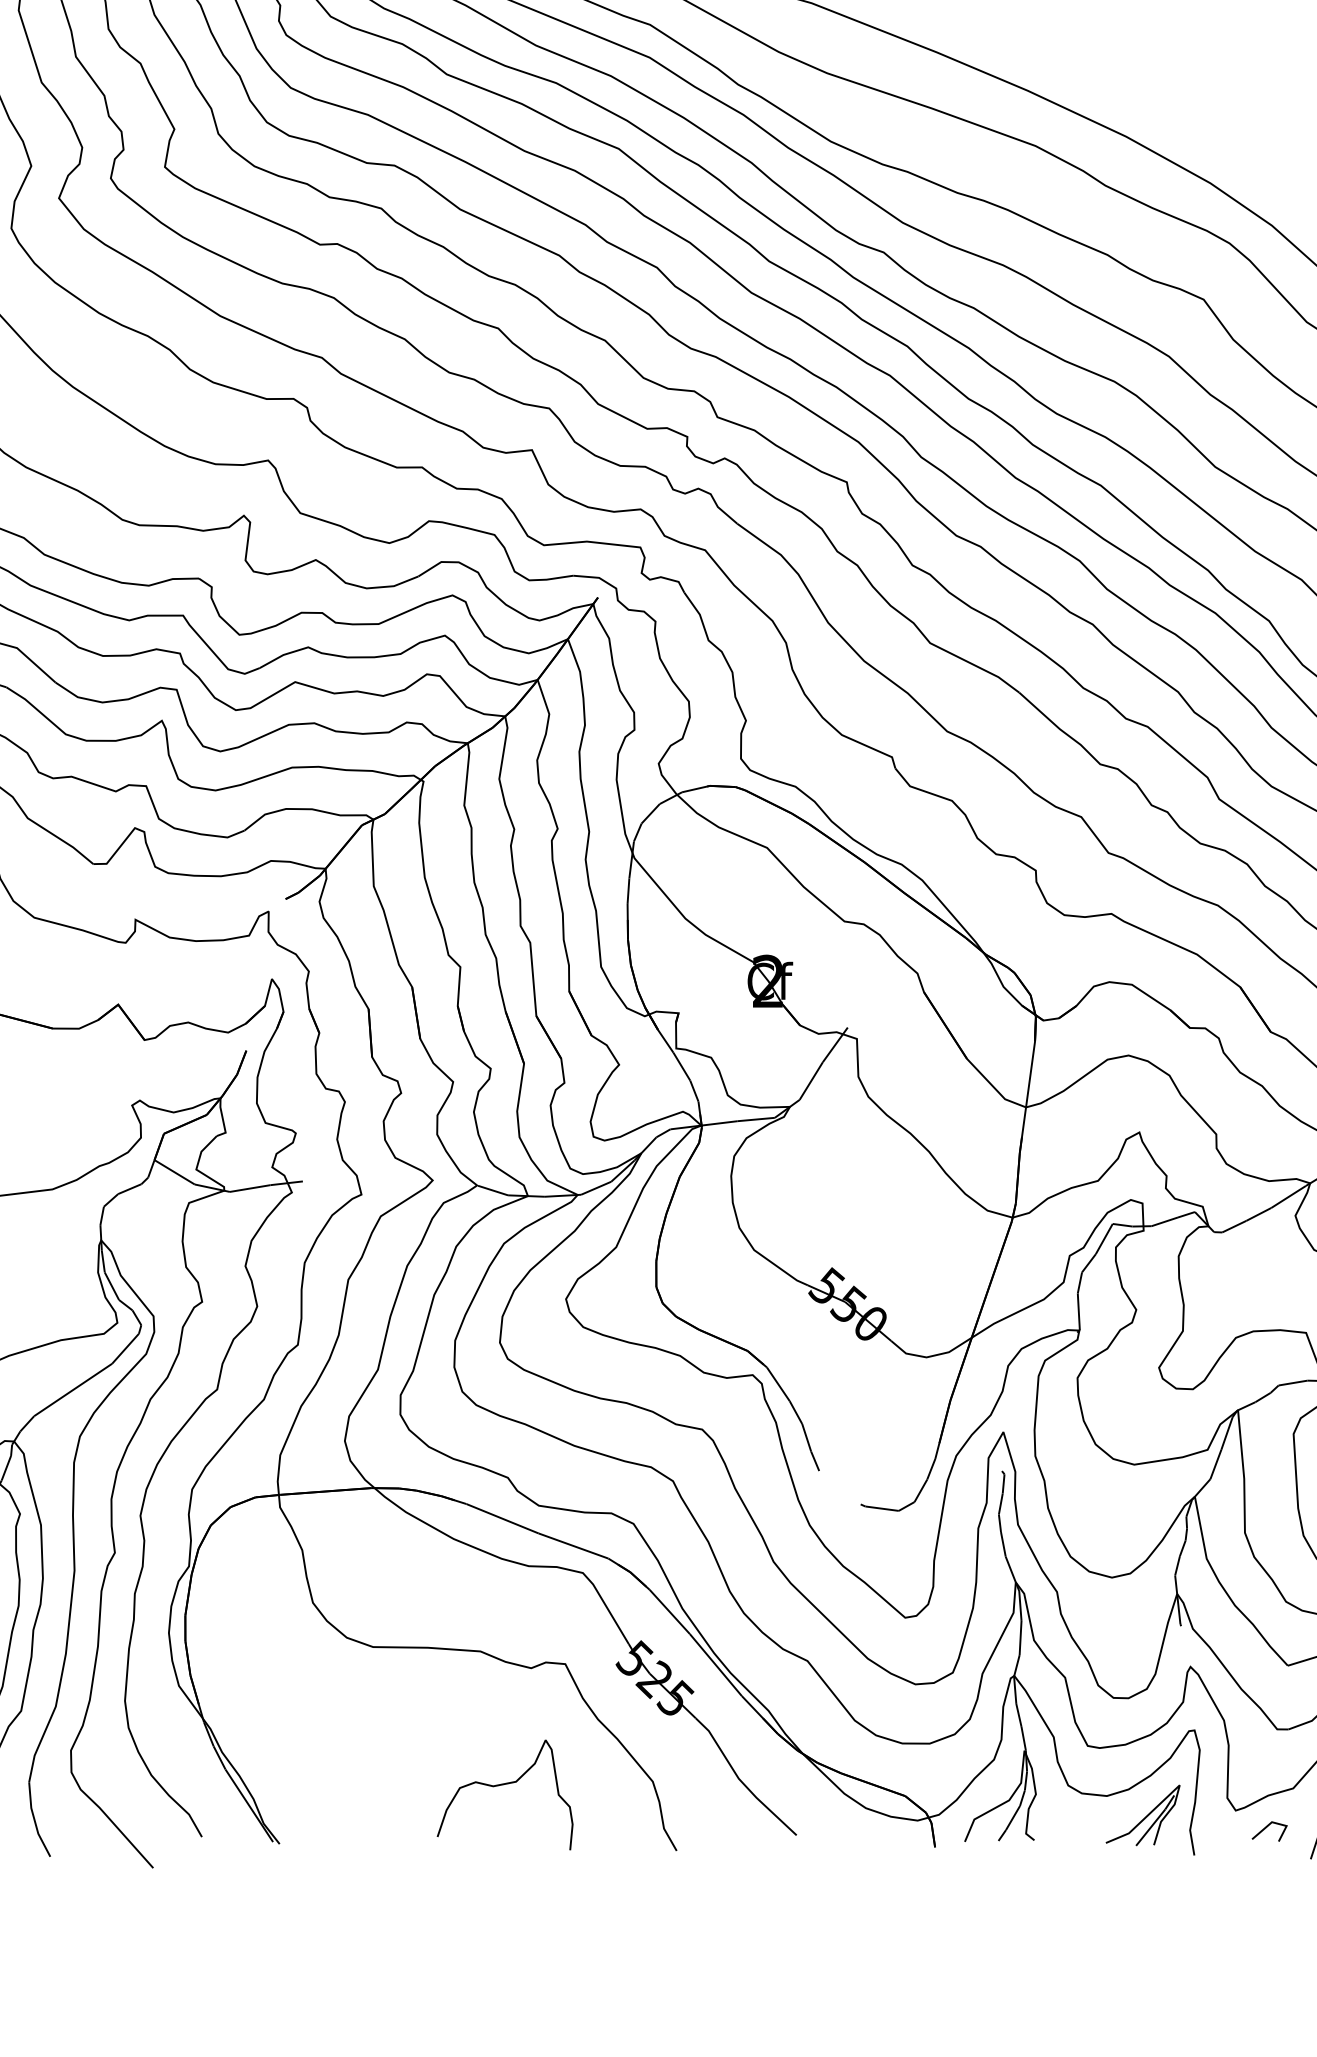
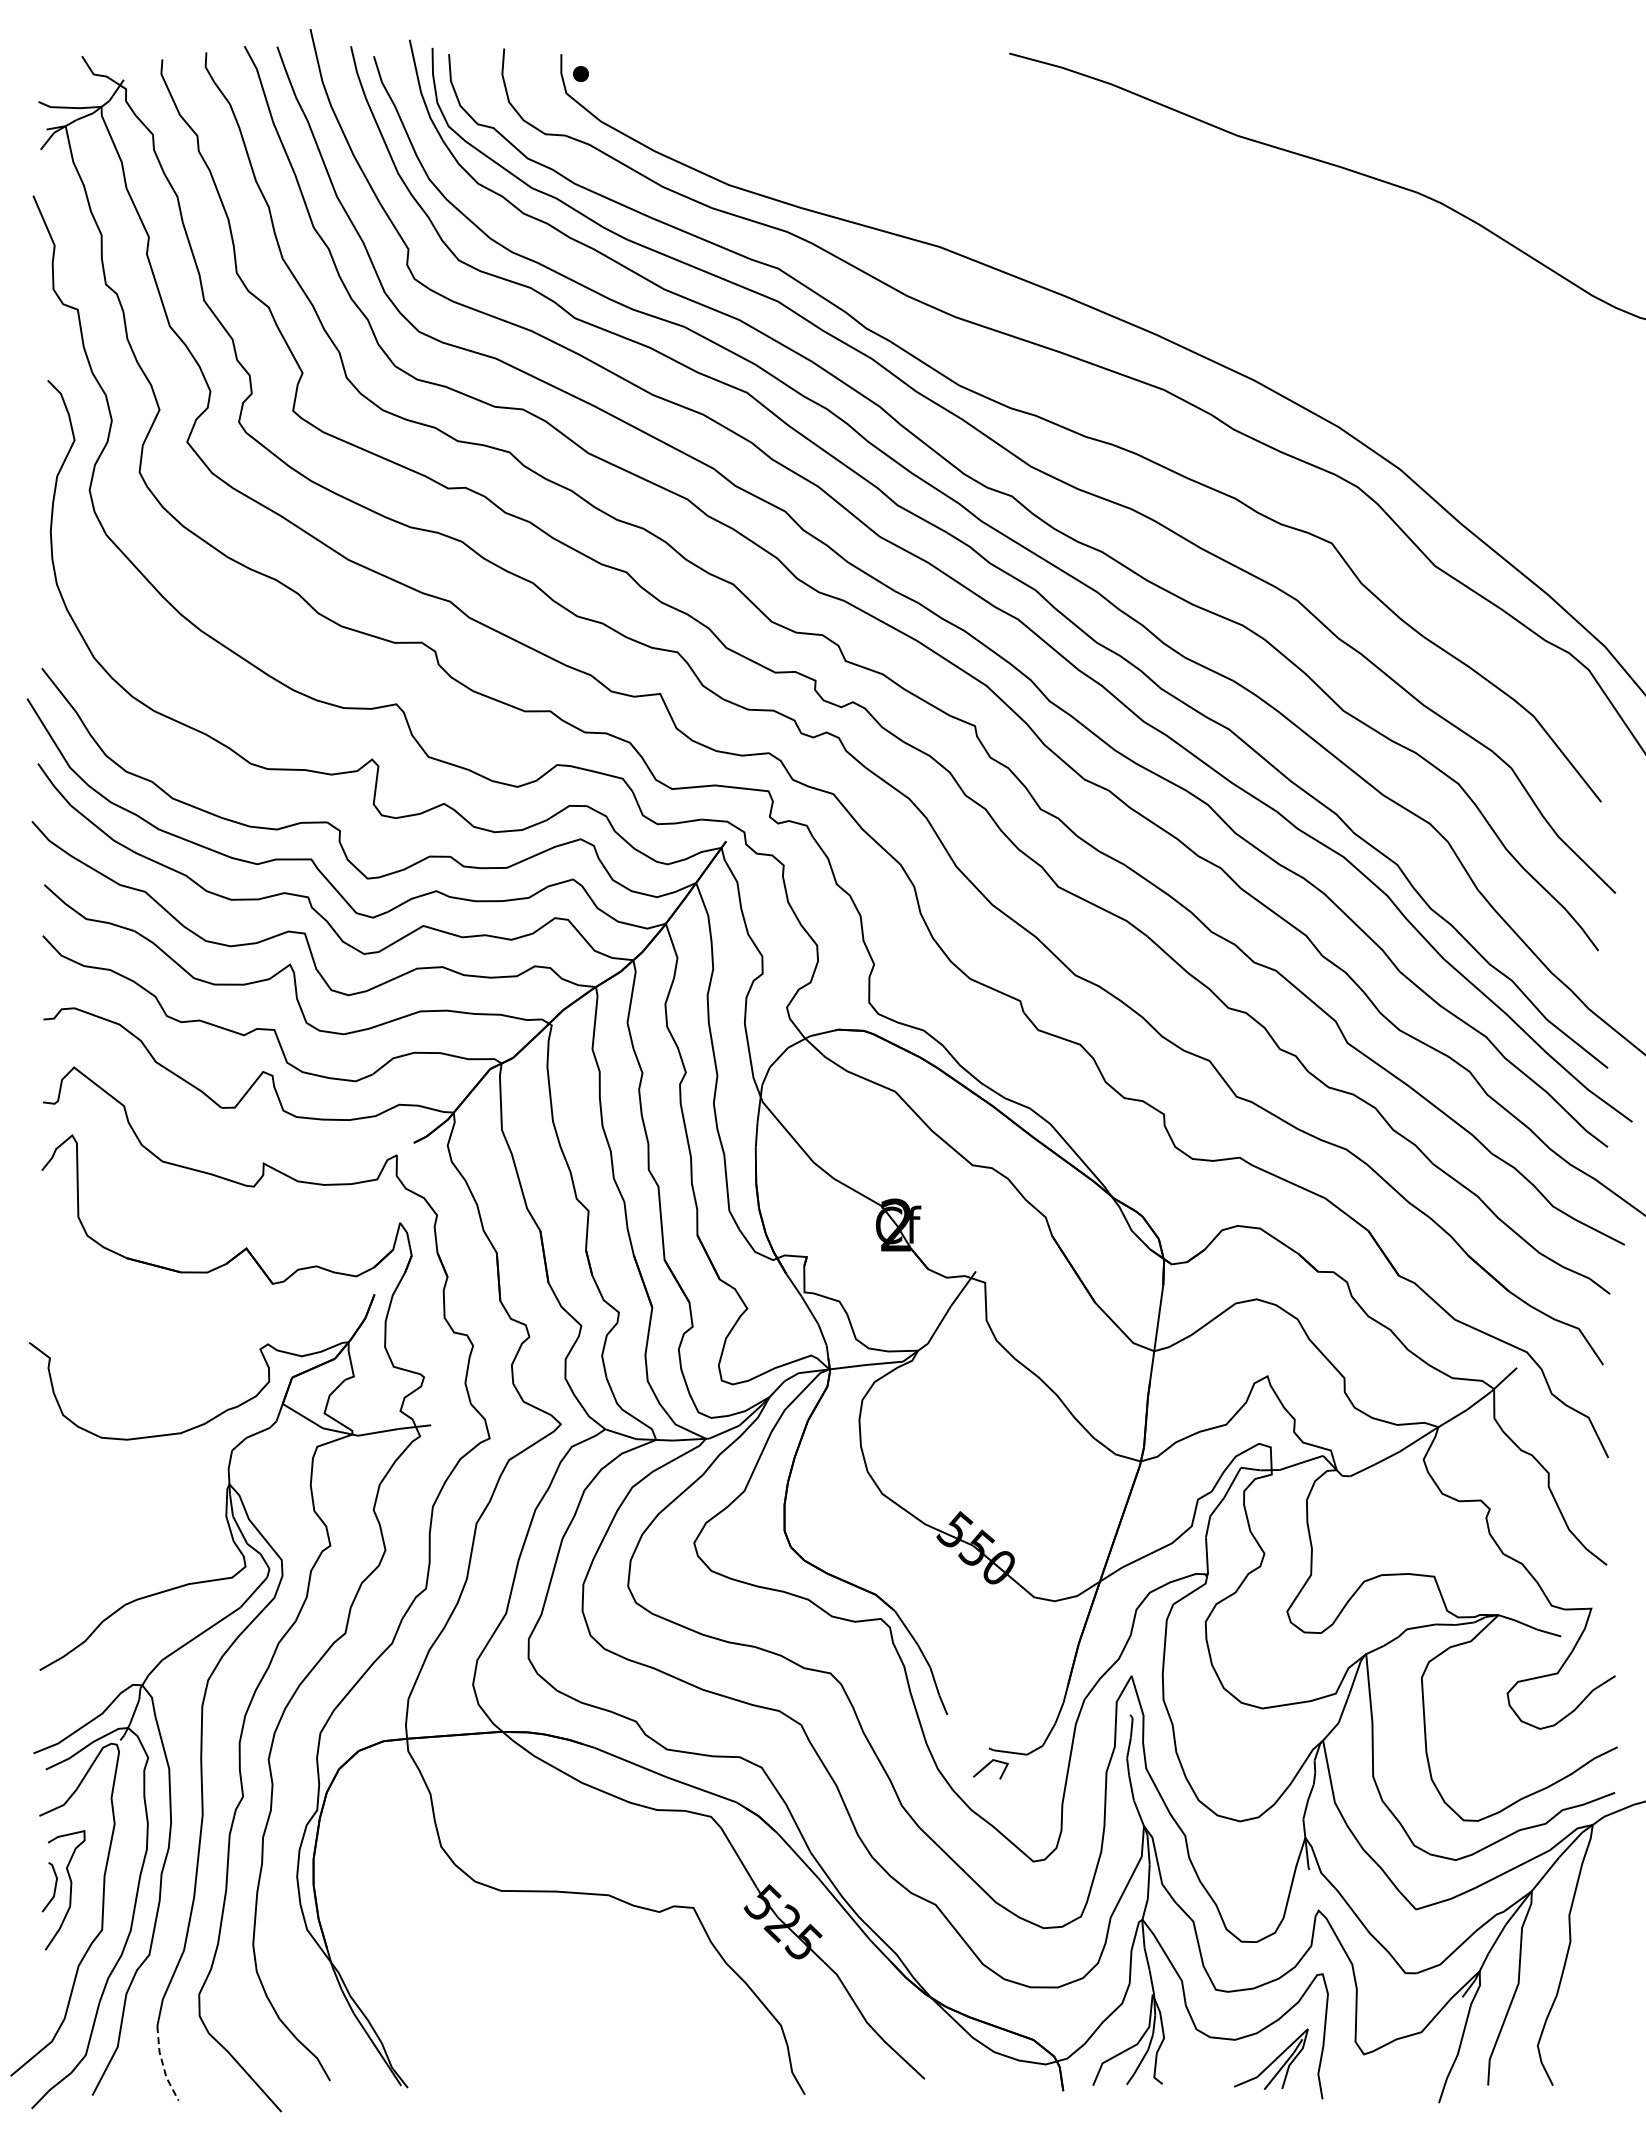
curve: (503, 1785) -> (631, 2029), removed
line: (35, 1821) -> (163, 2065), solid -> dashed
line: (1266, 1828) -> (987, 1766), moved

